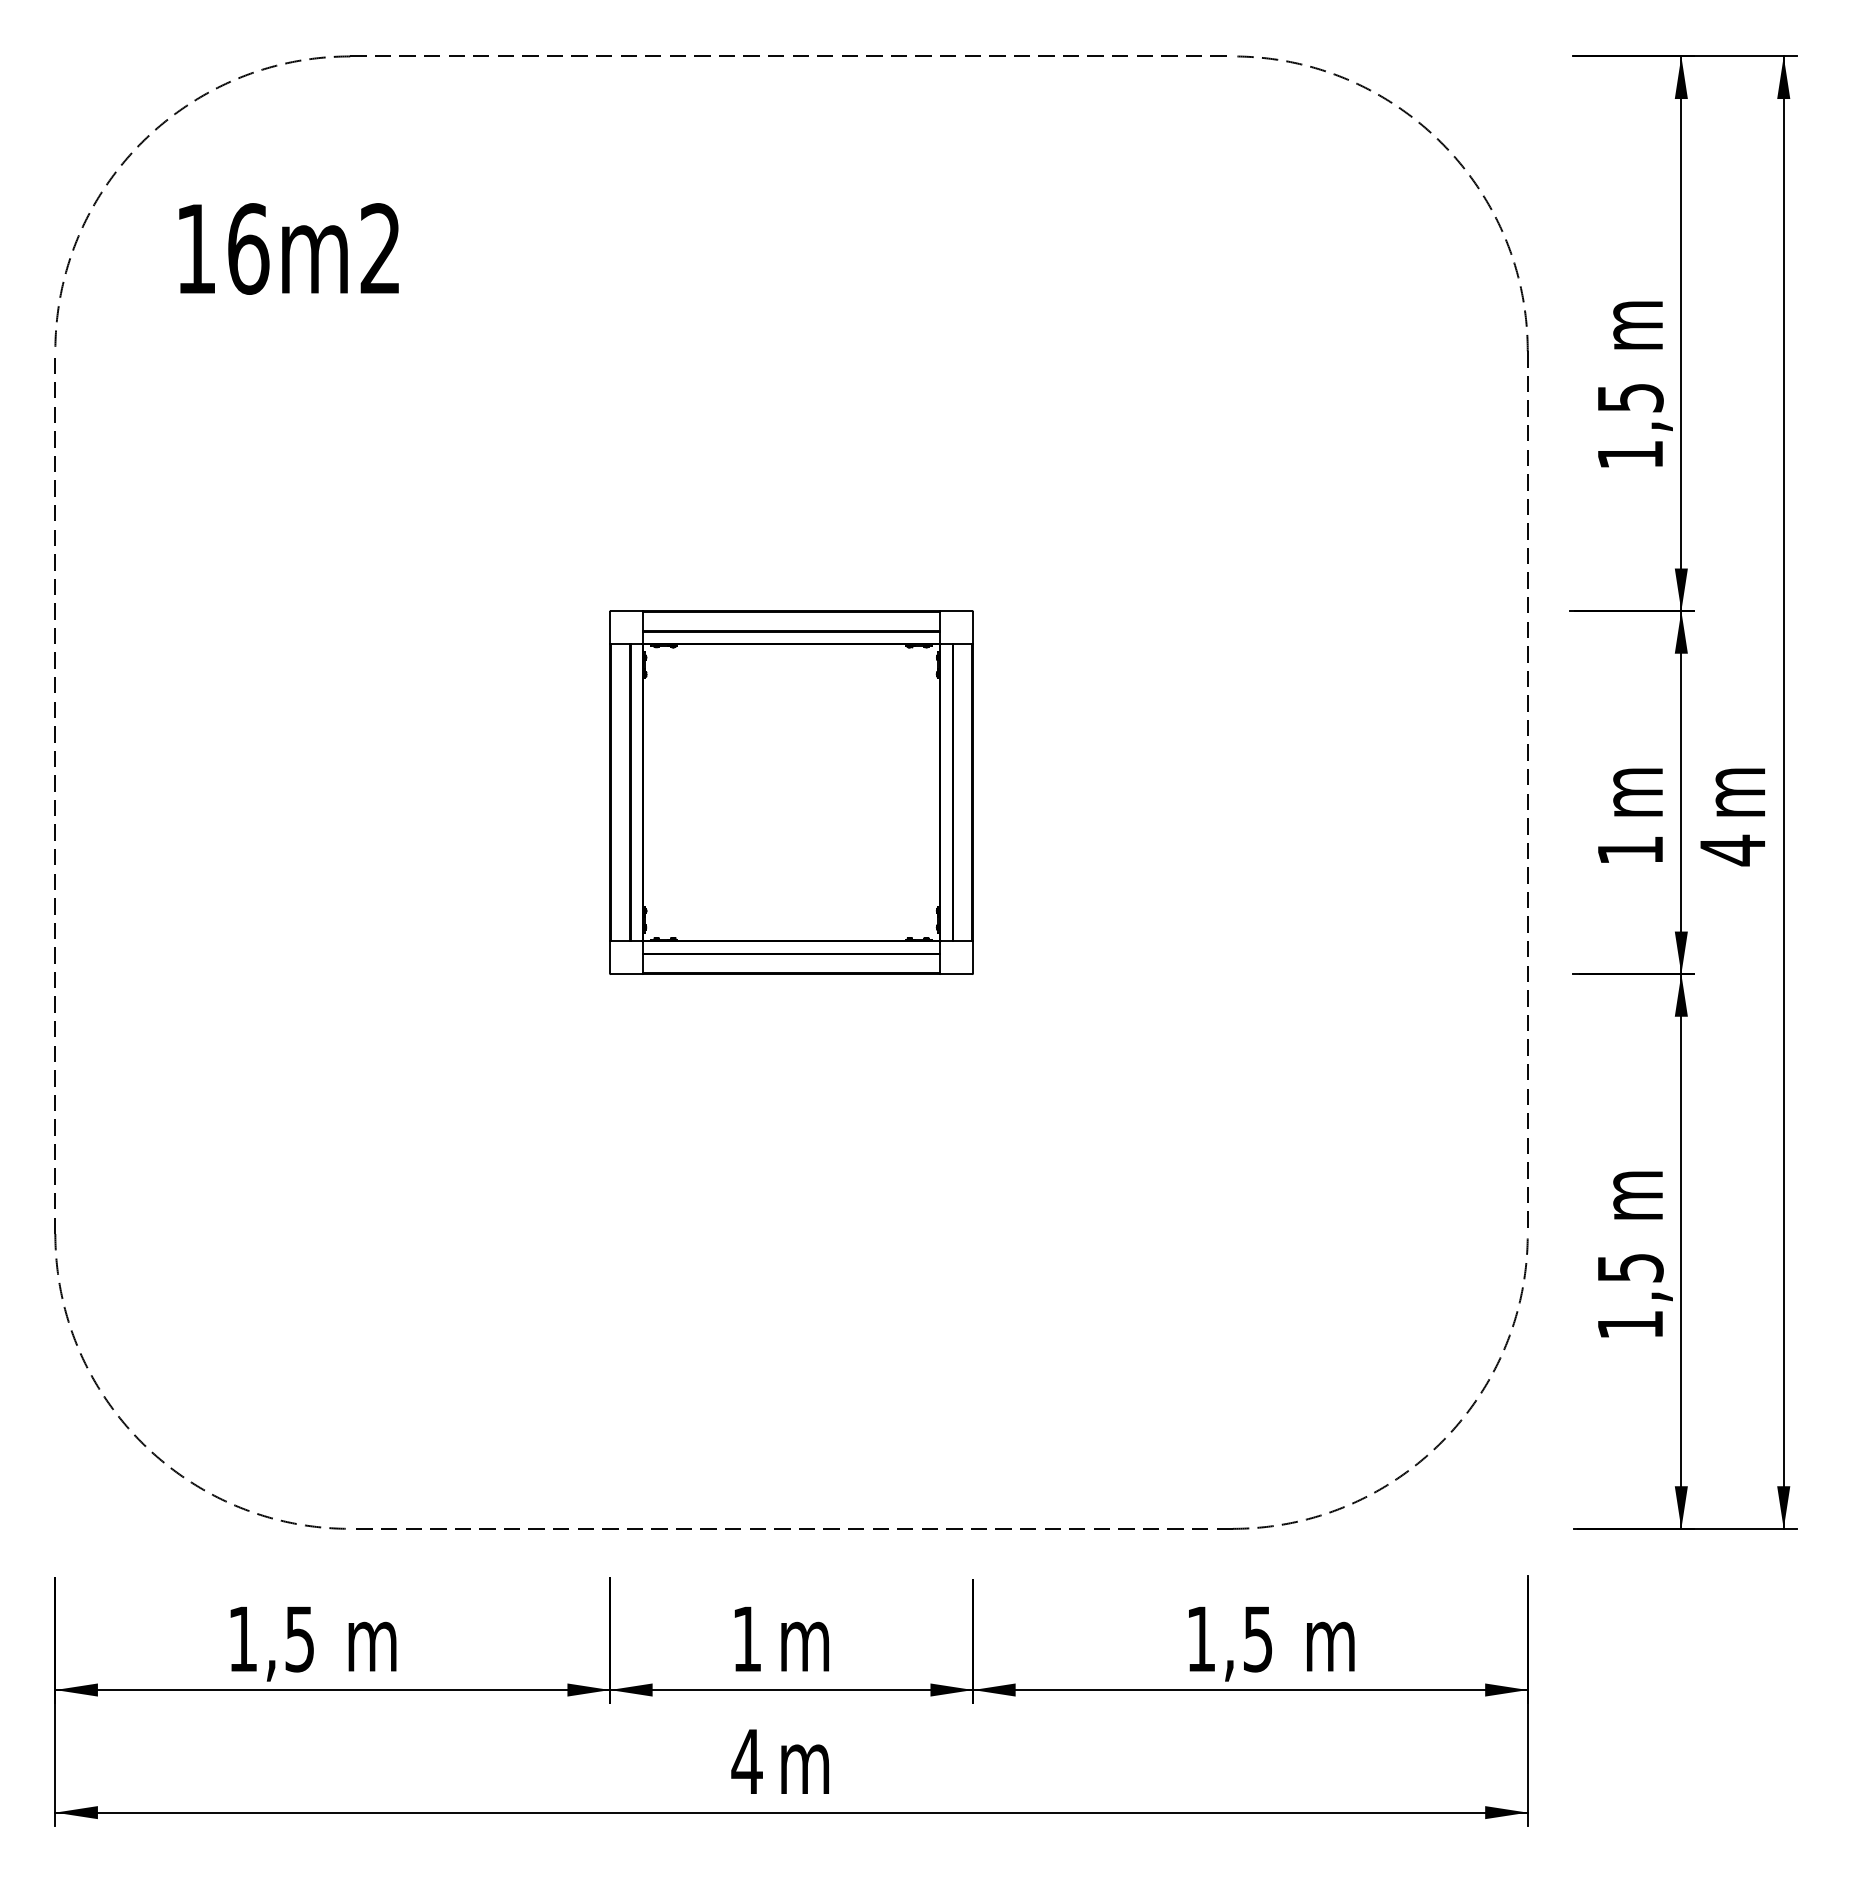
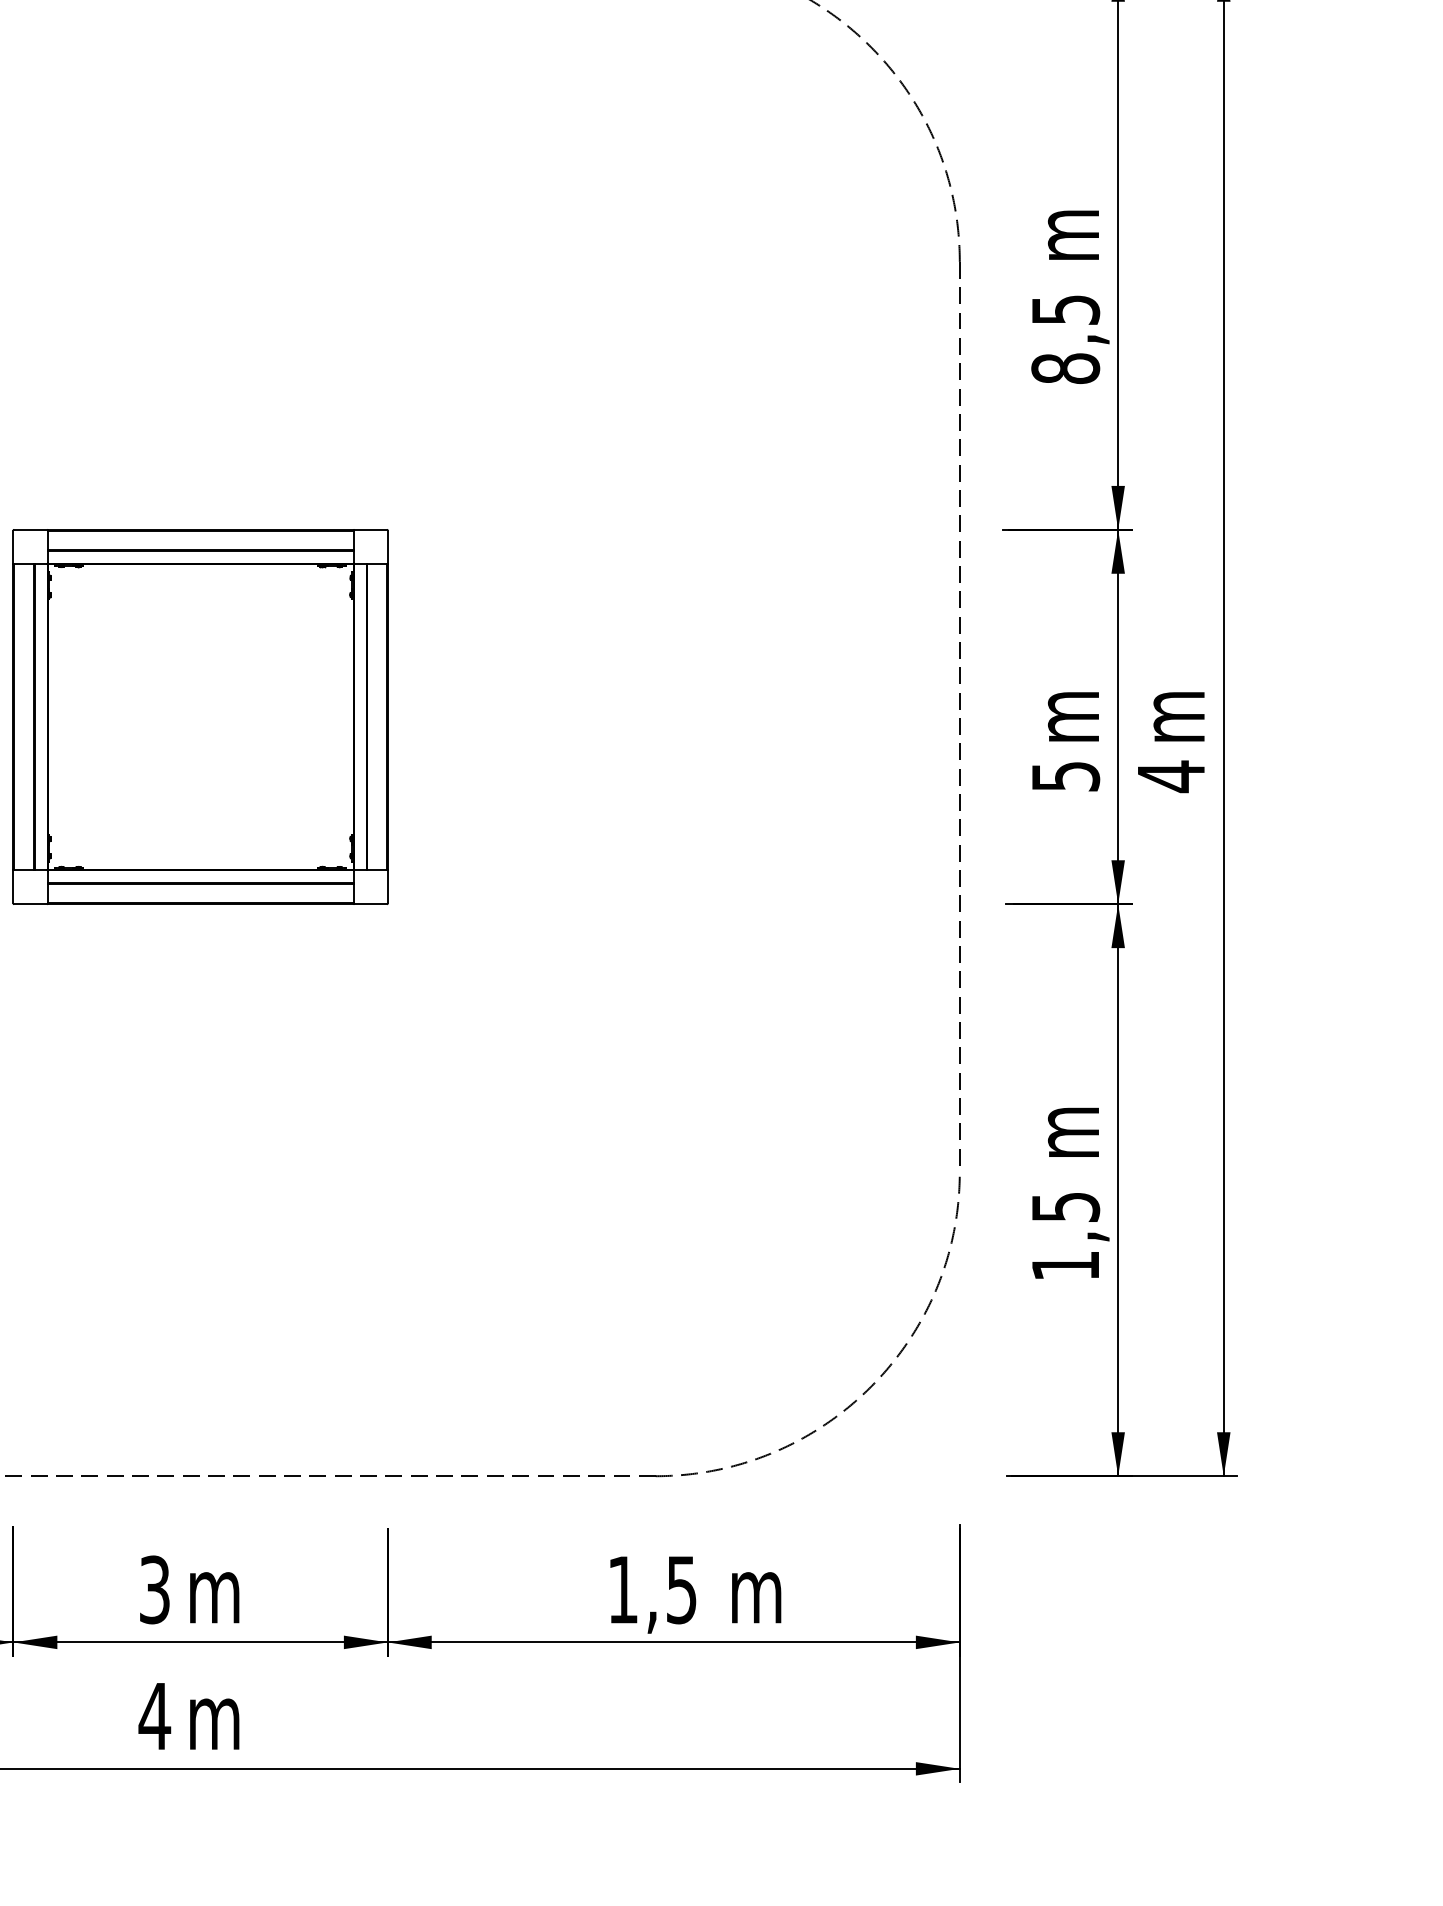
text: (1630, 454) -> (1065, 368), 1,5 -> 8,5
text: (1630, 850) -> (1065, 776), 1 -> 5
text: (746, 1638) -> (154, 1589), 1 -> 3

